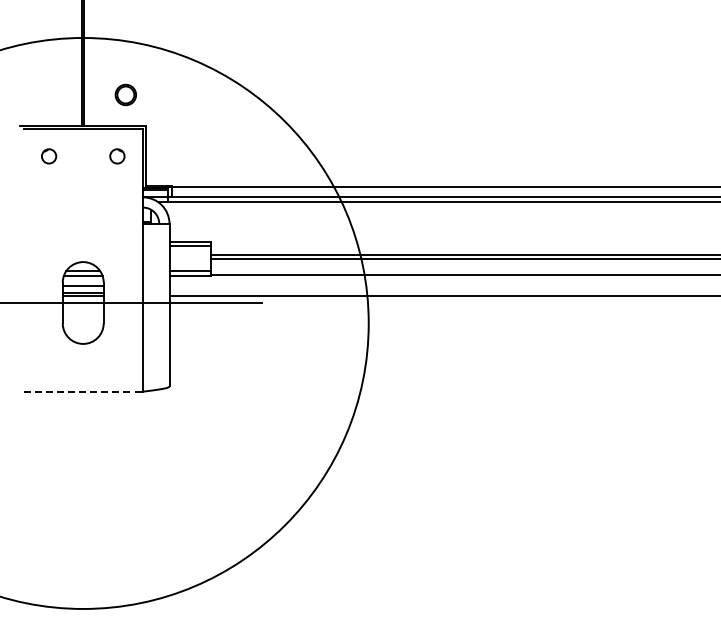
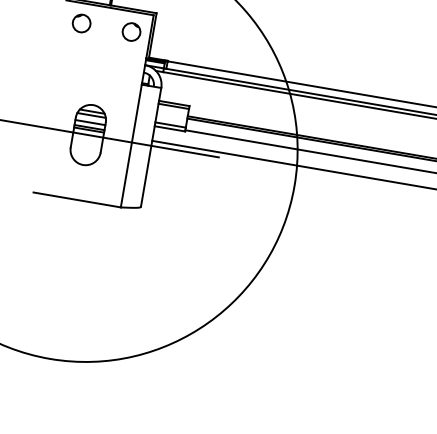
part: (48, 156) -> (81, 23), size x1.67
part: (117, 156) -> (131, 32), size x1.67
line: (83, 391) -> (77, 199), dashed -> solid

